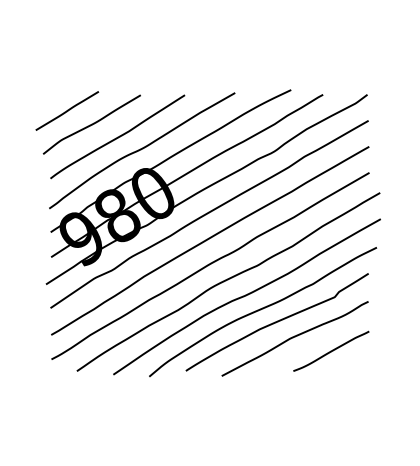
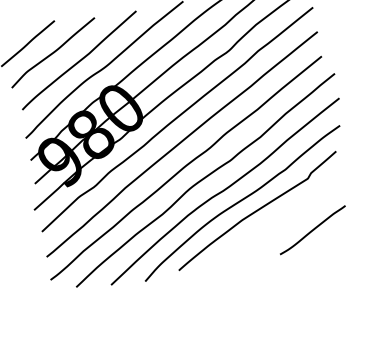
curve: (294, 337) -> (276, 222), removed

